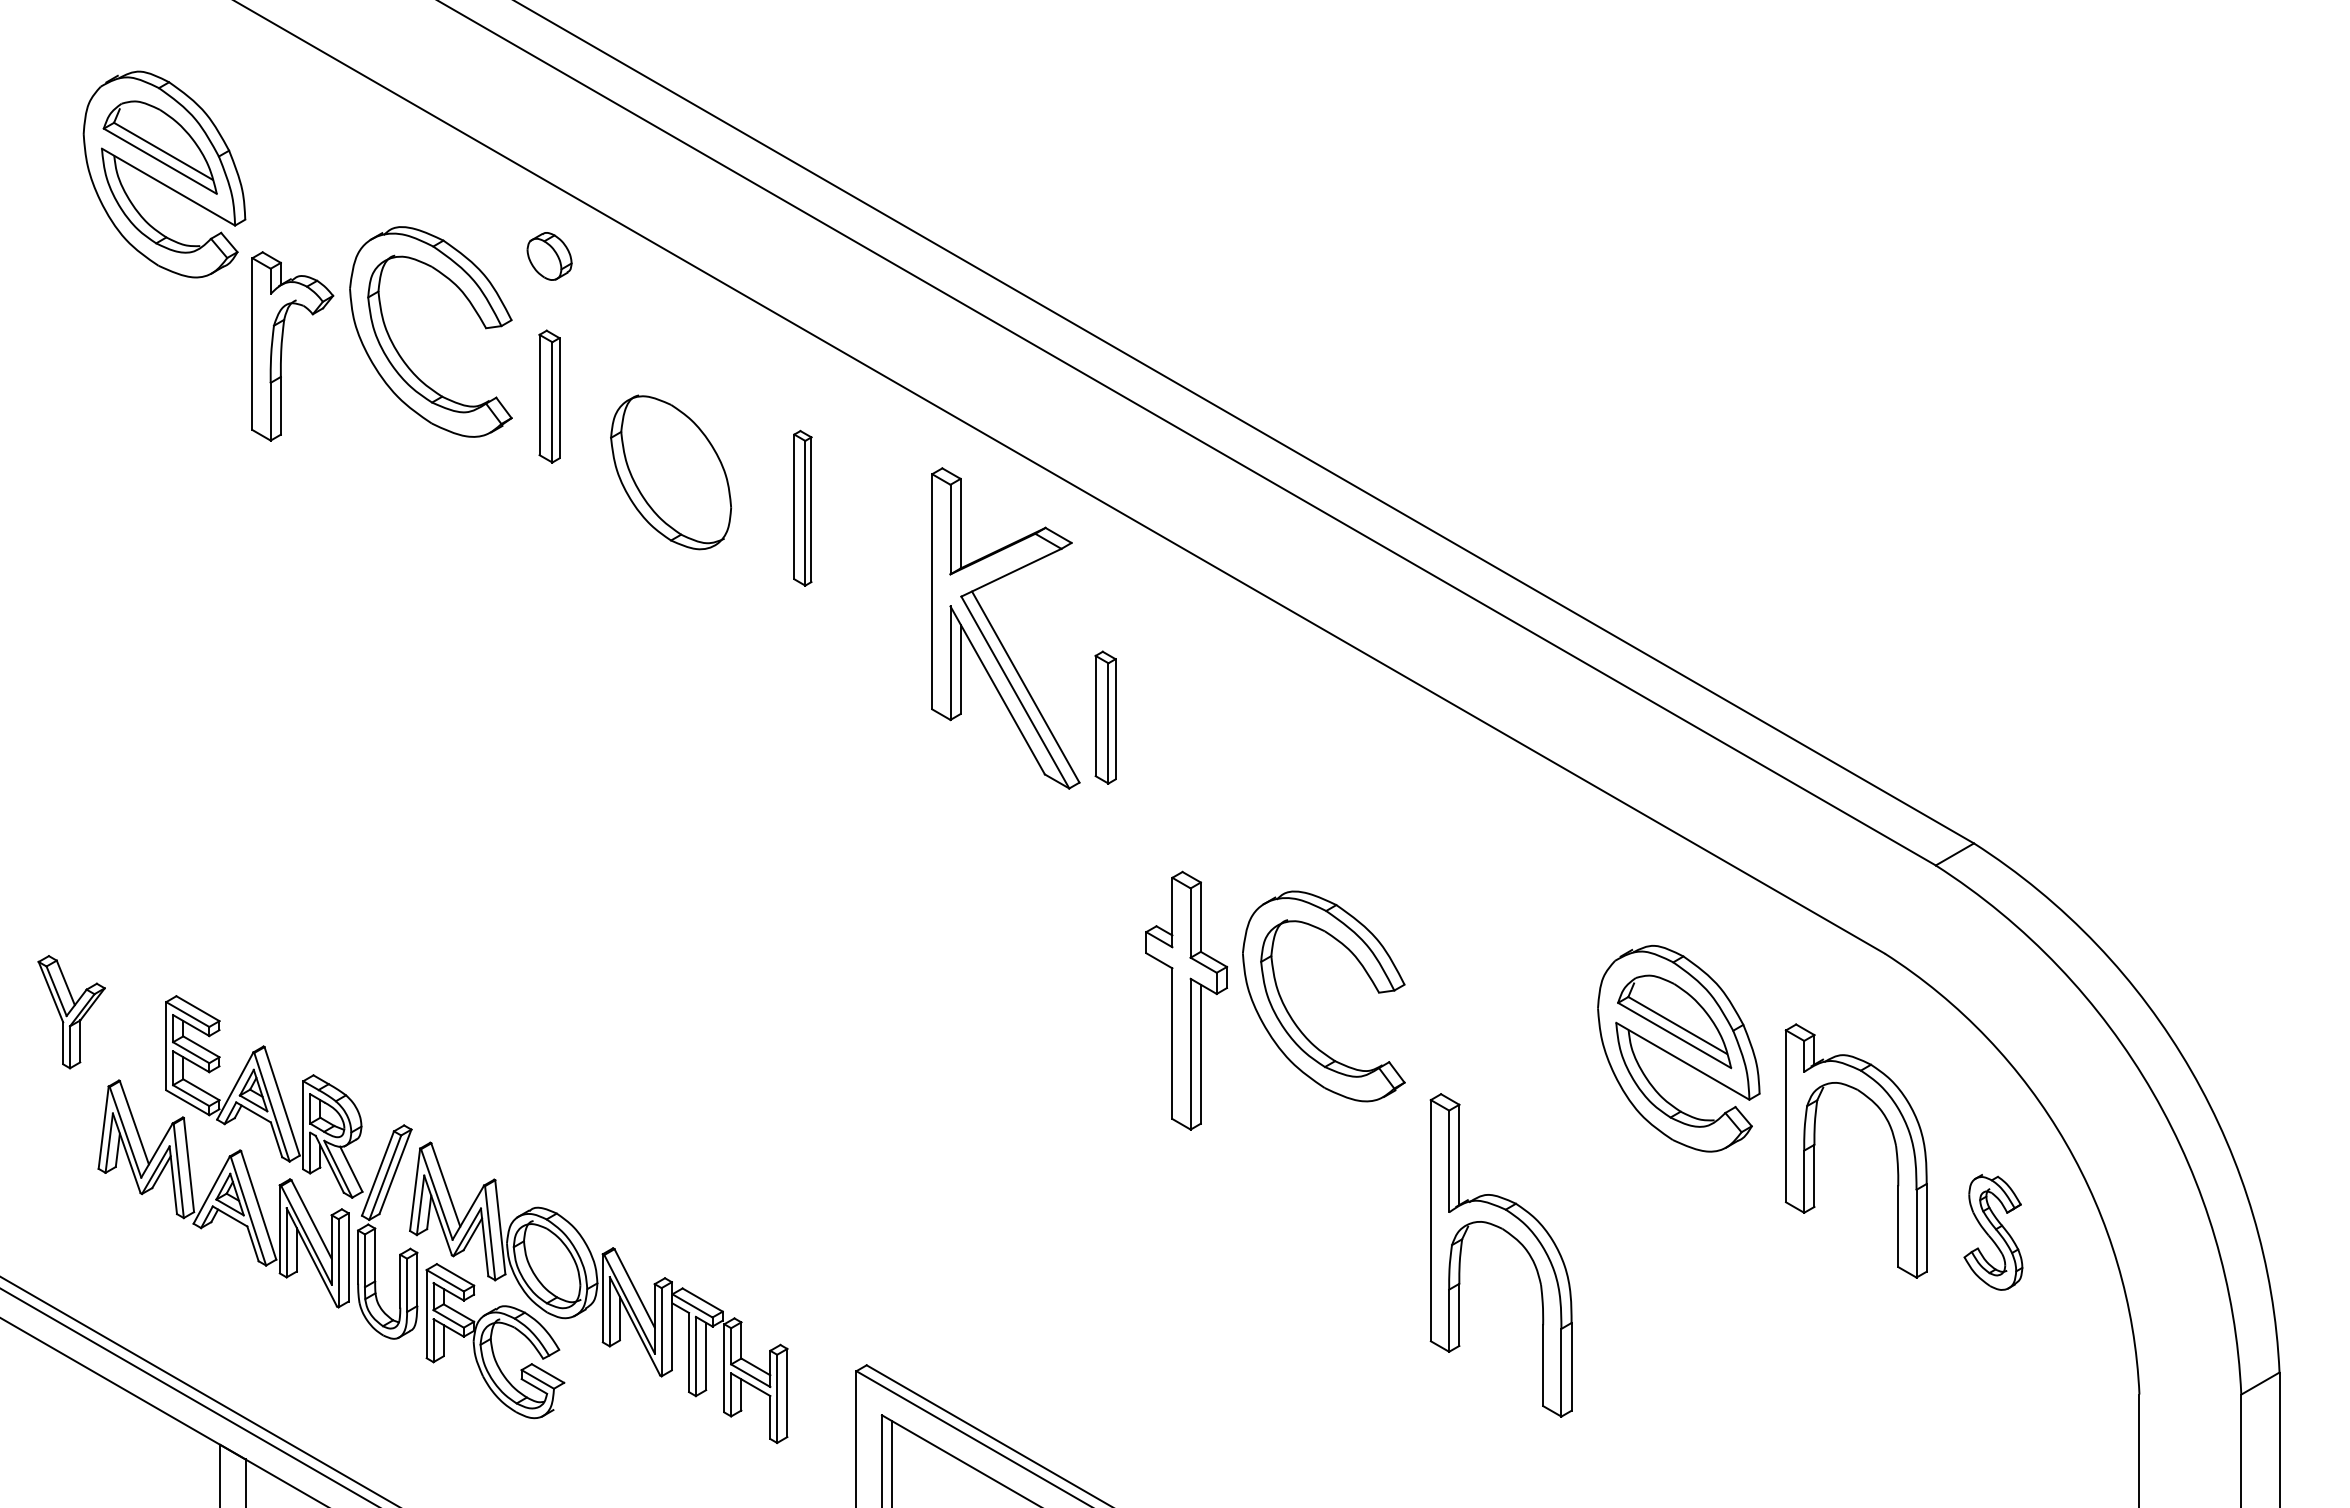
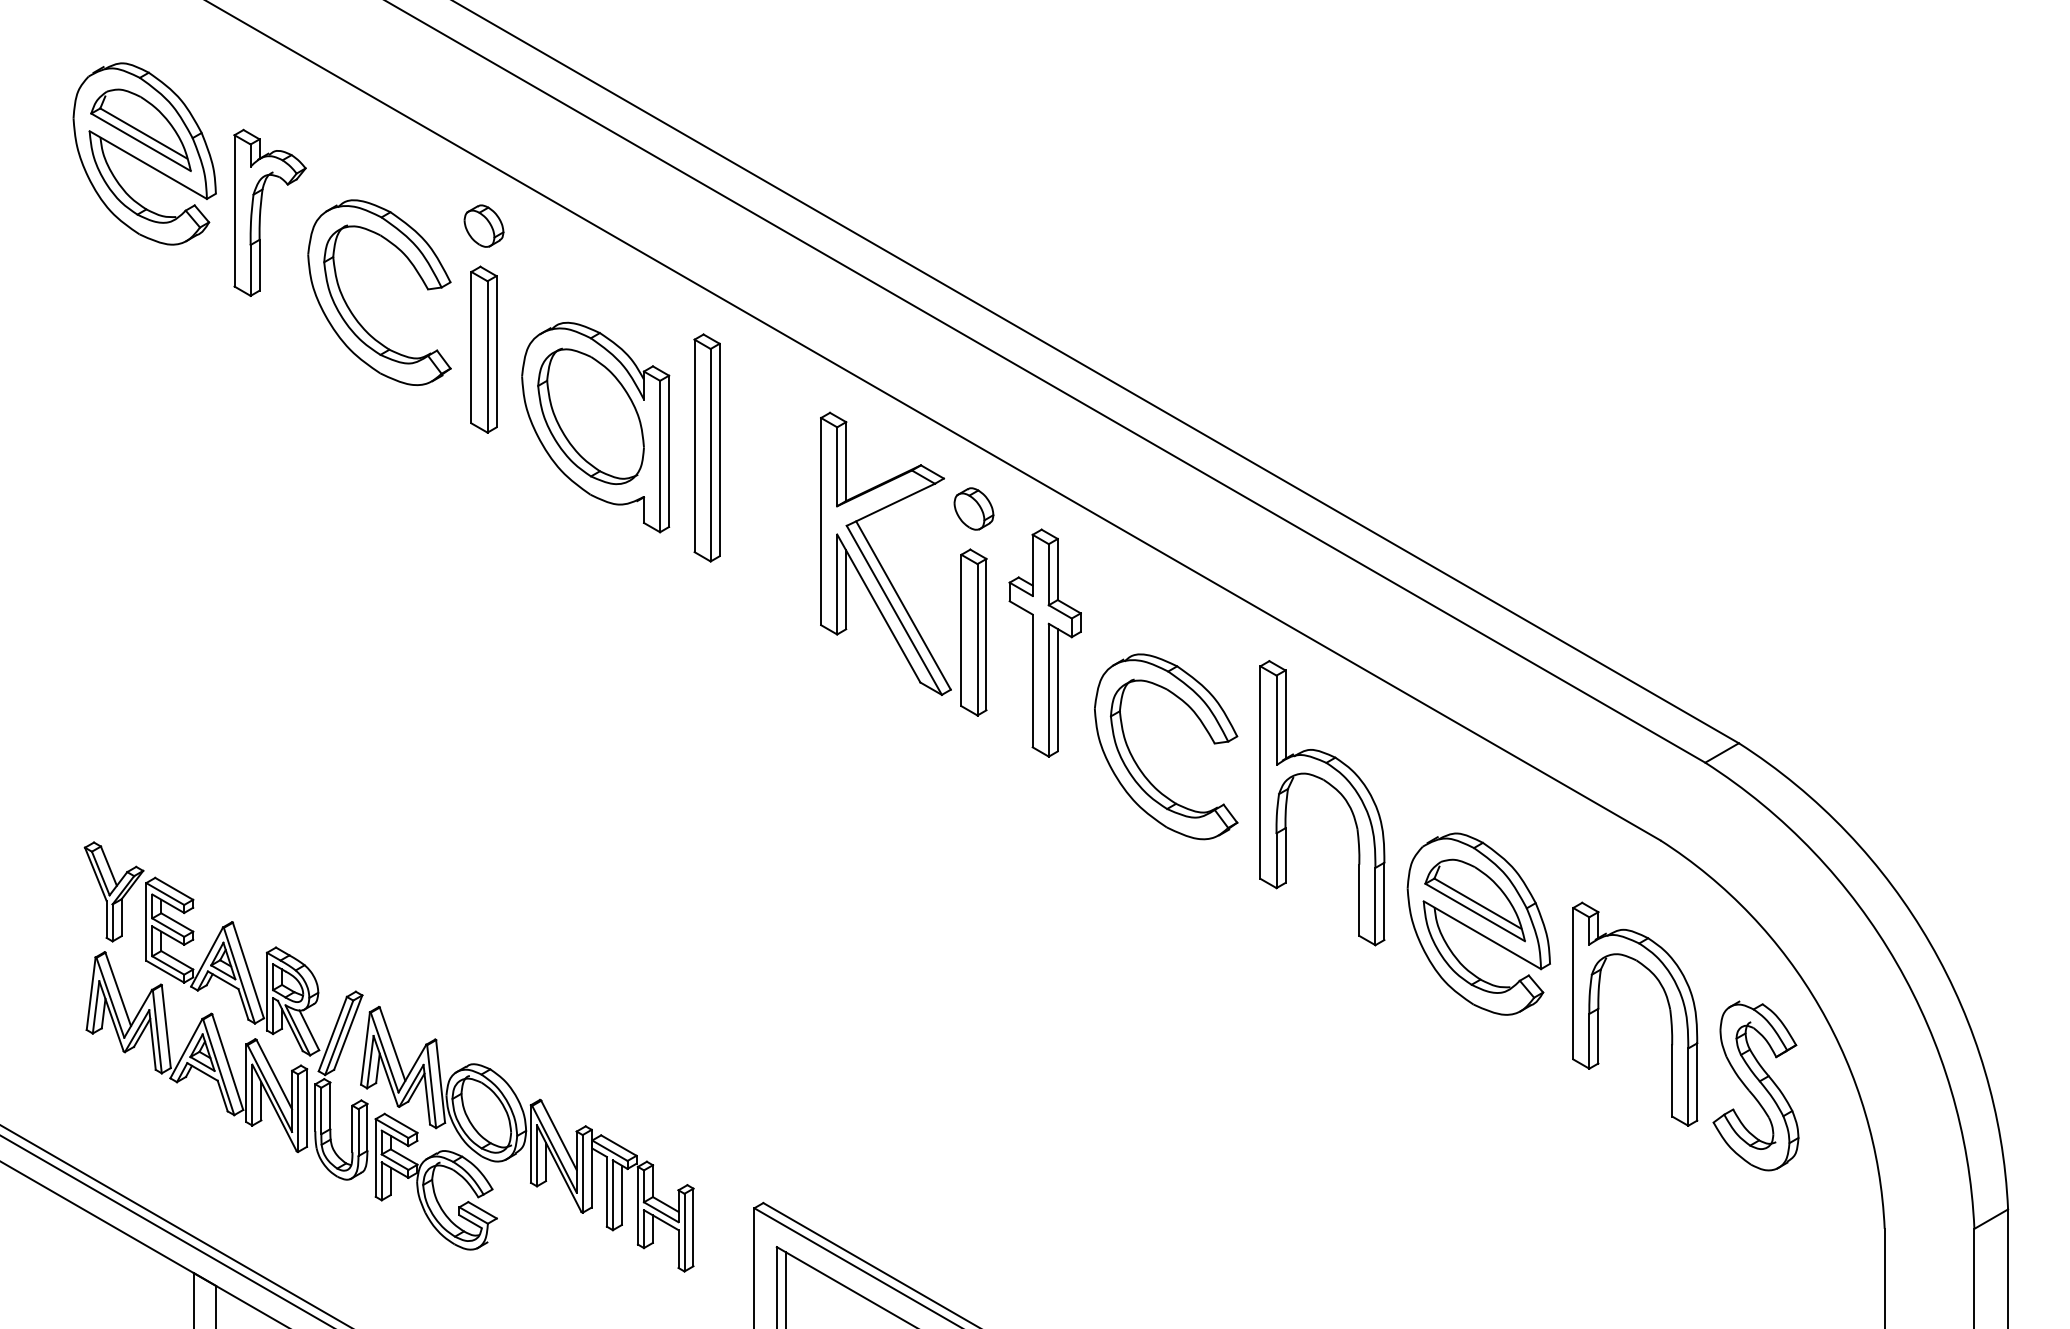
part: (282, 346) -> (261, 212), moved
part: (549, 396) -> (483, 349), size x1.43
part: (676, 484) -> (595, 427), added
part: (802, 508) -> (706, 448), size x1.67
part: (1105, 577) -> (973, 509), added
part: (1105, 717) -> (973, 632), size x1.43
part: (1186, 1000) -> (1045, 642), moved
part: (71, 1012) -> (113, 892), moved
part: (1292, 1017) -> (1138, 765), moved
part: (1993, 1232) -> (1756, 1086), size x1.67
part: (1513, 1238) -> (1333, 788), moved

